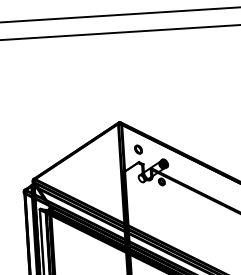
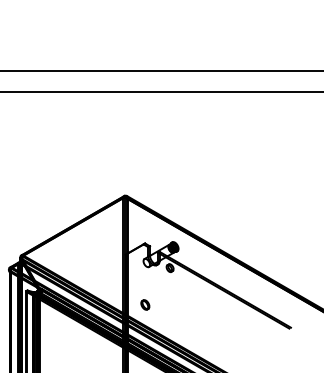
part: (138, 149) -> (145, 304), moved

